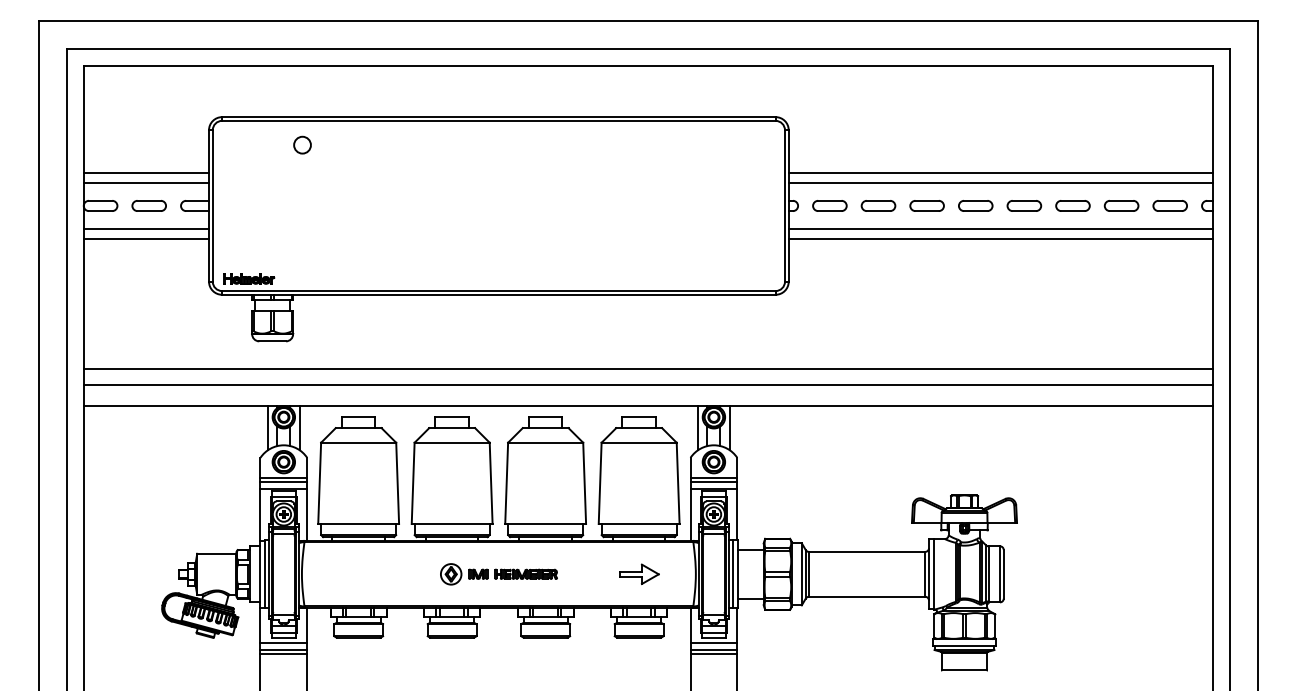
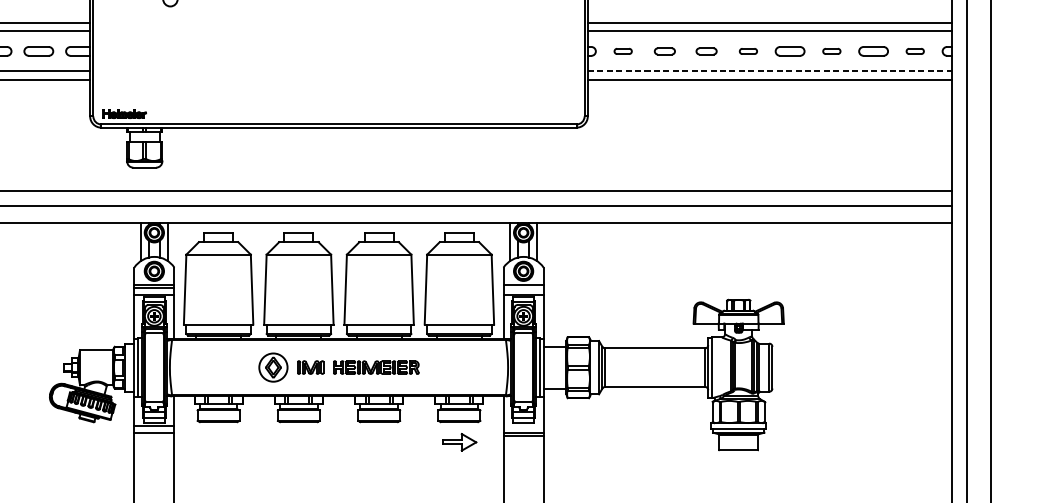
part: (829, 205) -> (622, 51), size x0.6
part: (878, 205) -> (664, 51), size x0.7
part: (926, 205) -> (706, 51), size x0.7
part: (975, 205) -> (748, 51), size x0.6
part: (1072, 205) -> (831, 51), size x0.6
part: (1169, 205) -> (914, 51), size x0.6
line: (1001, 229) -> (770, 71), solid -> dashed
line: (713, 481) -> (523, 287), removed
part: (639, 573) -> (459, 441), moved
part: (498, 574) -> (338, 367), size x1.6
line: (713, 642) -> (523, 426), removed
line: (283, 653) -> (154, 435), removed

